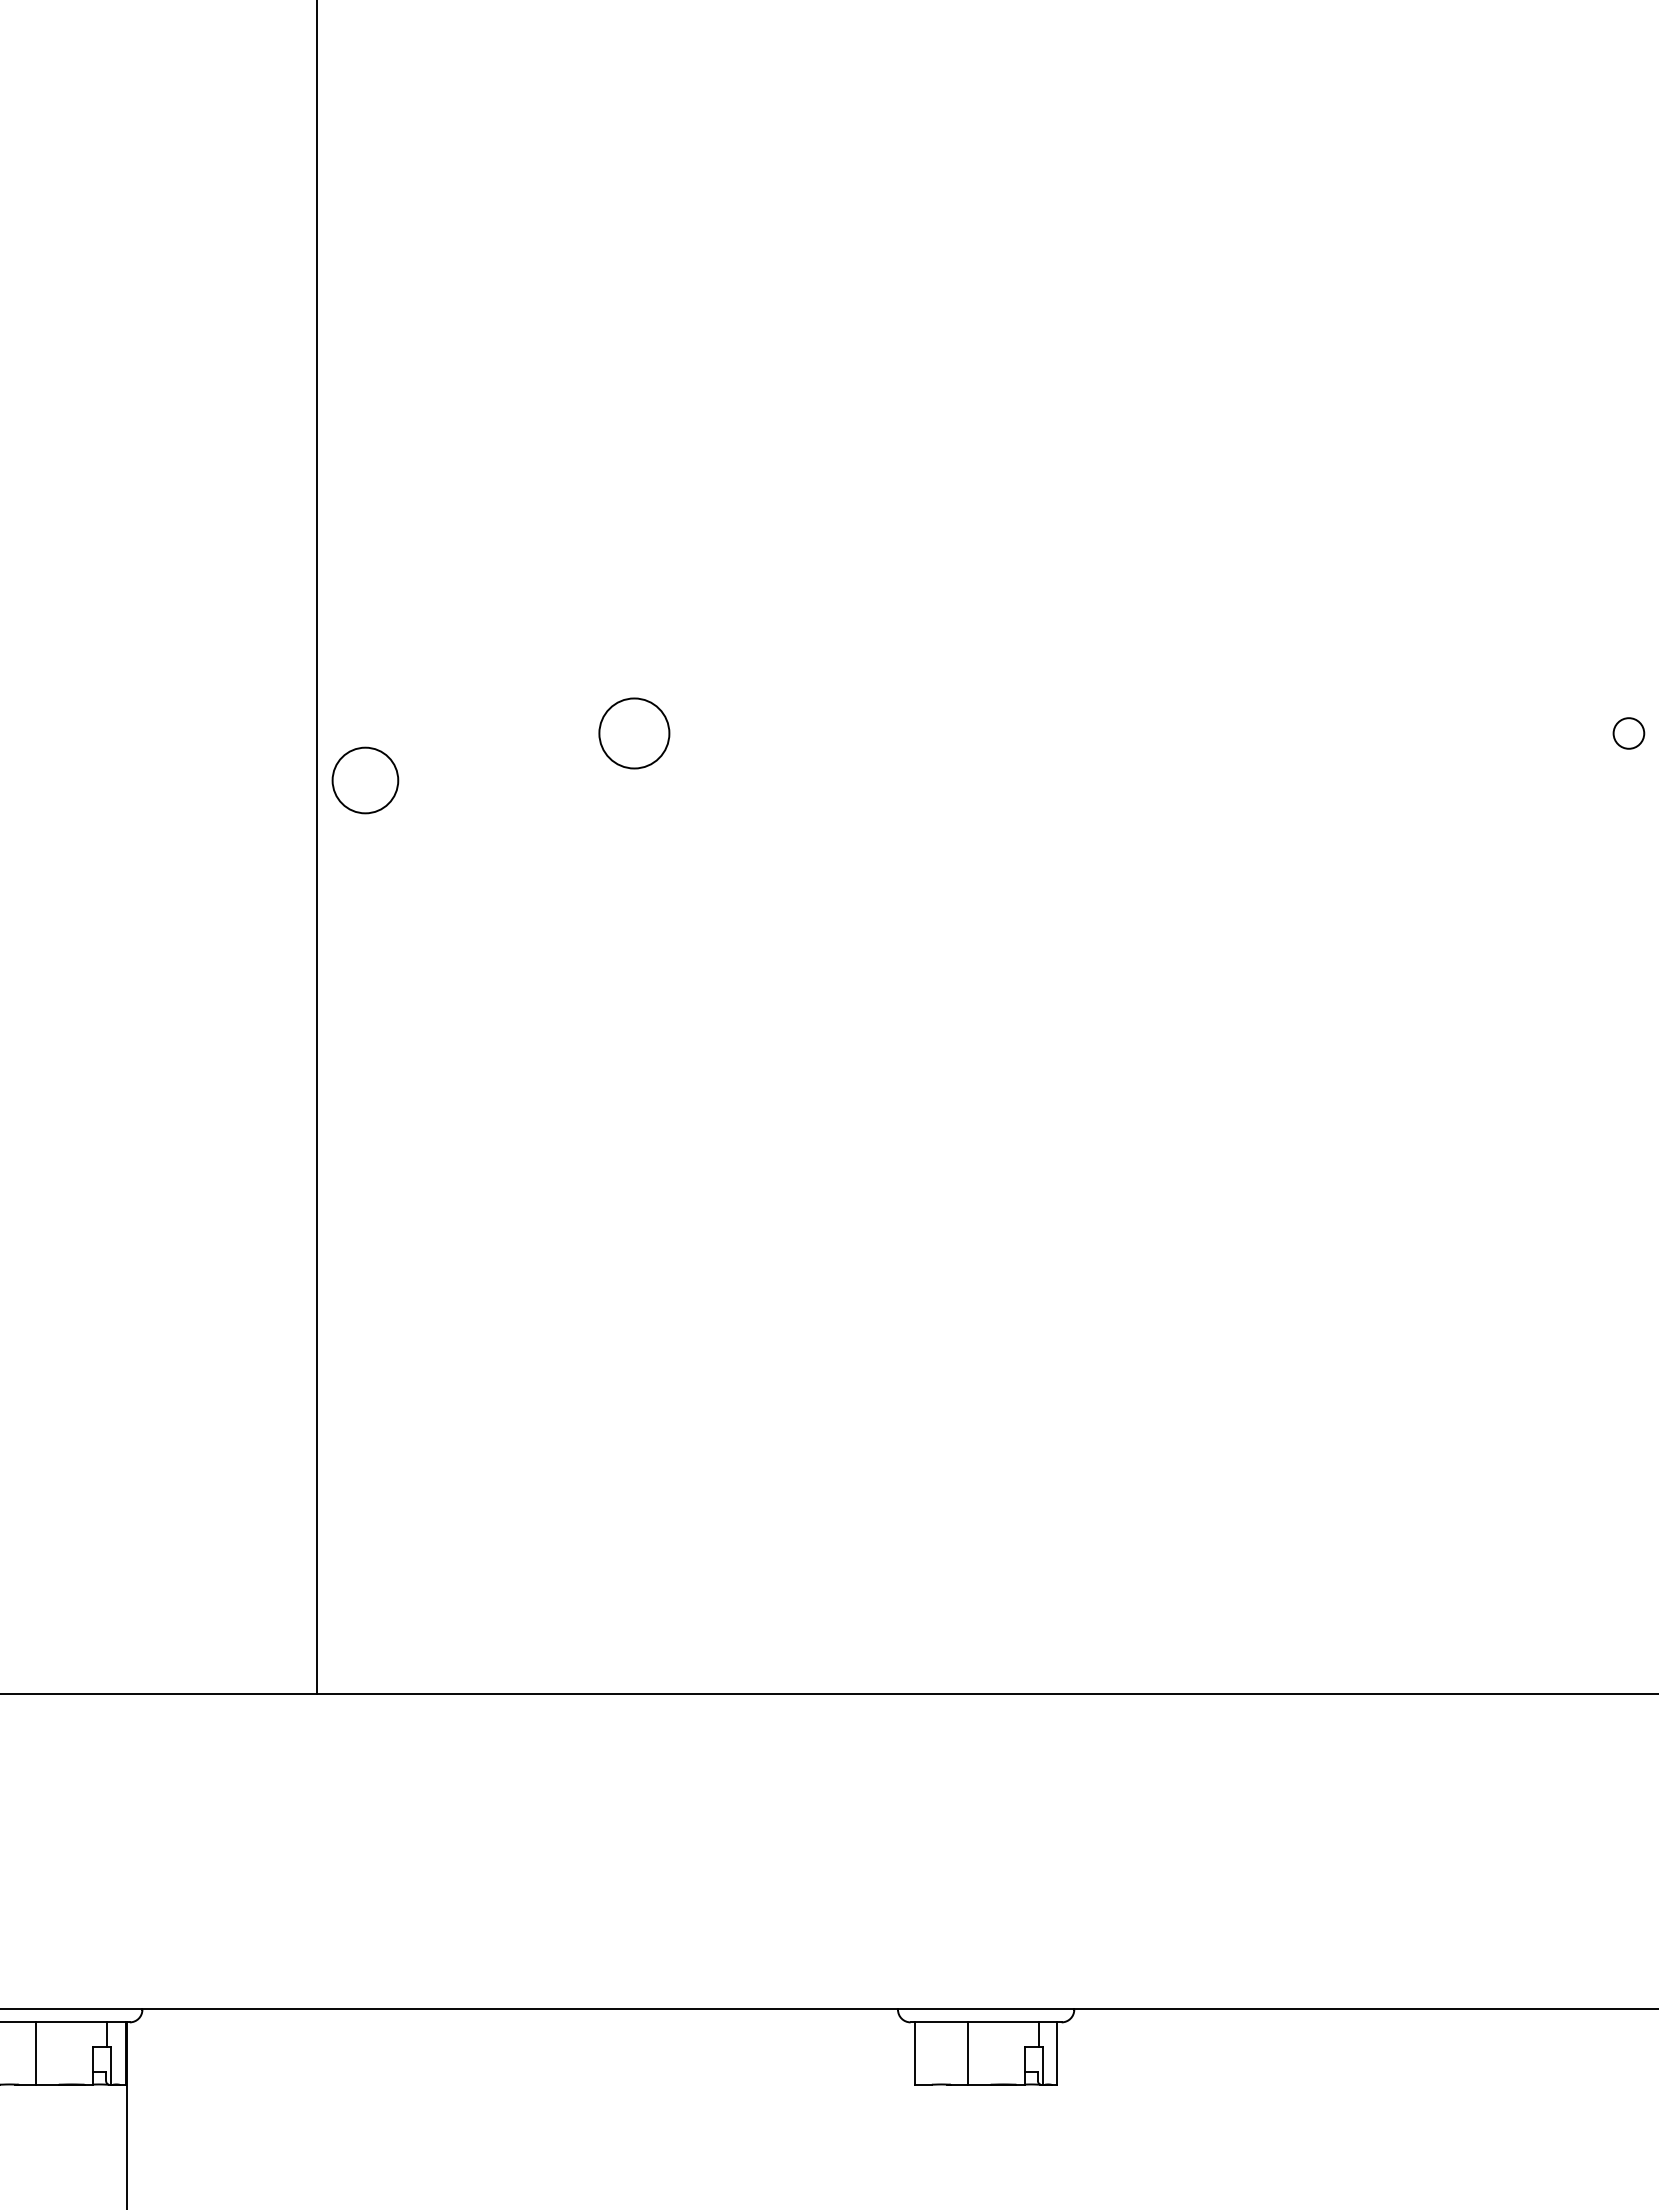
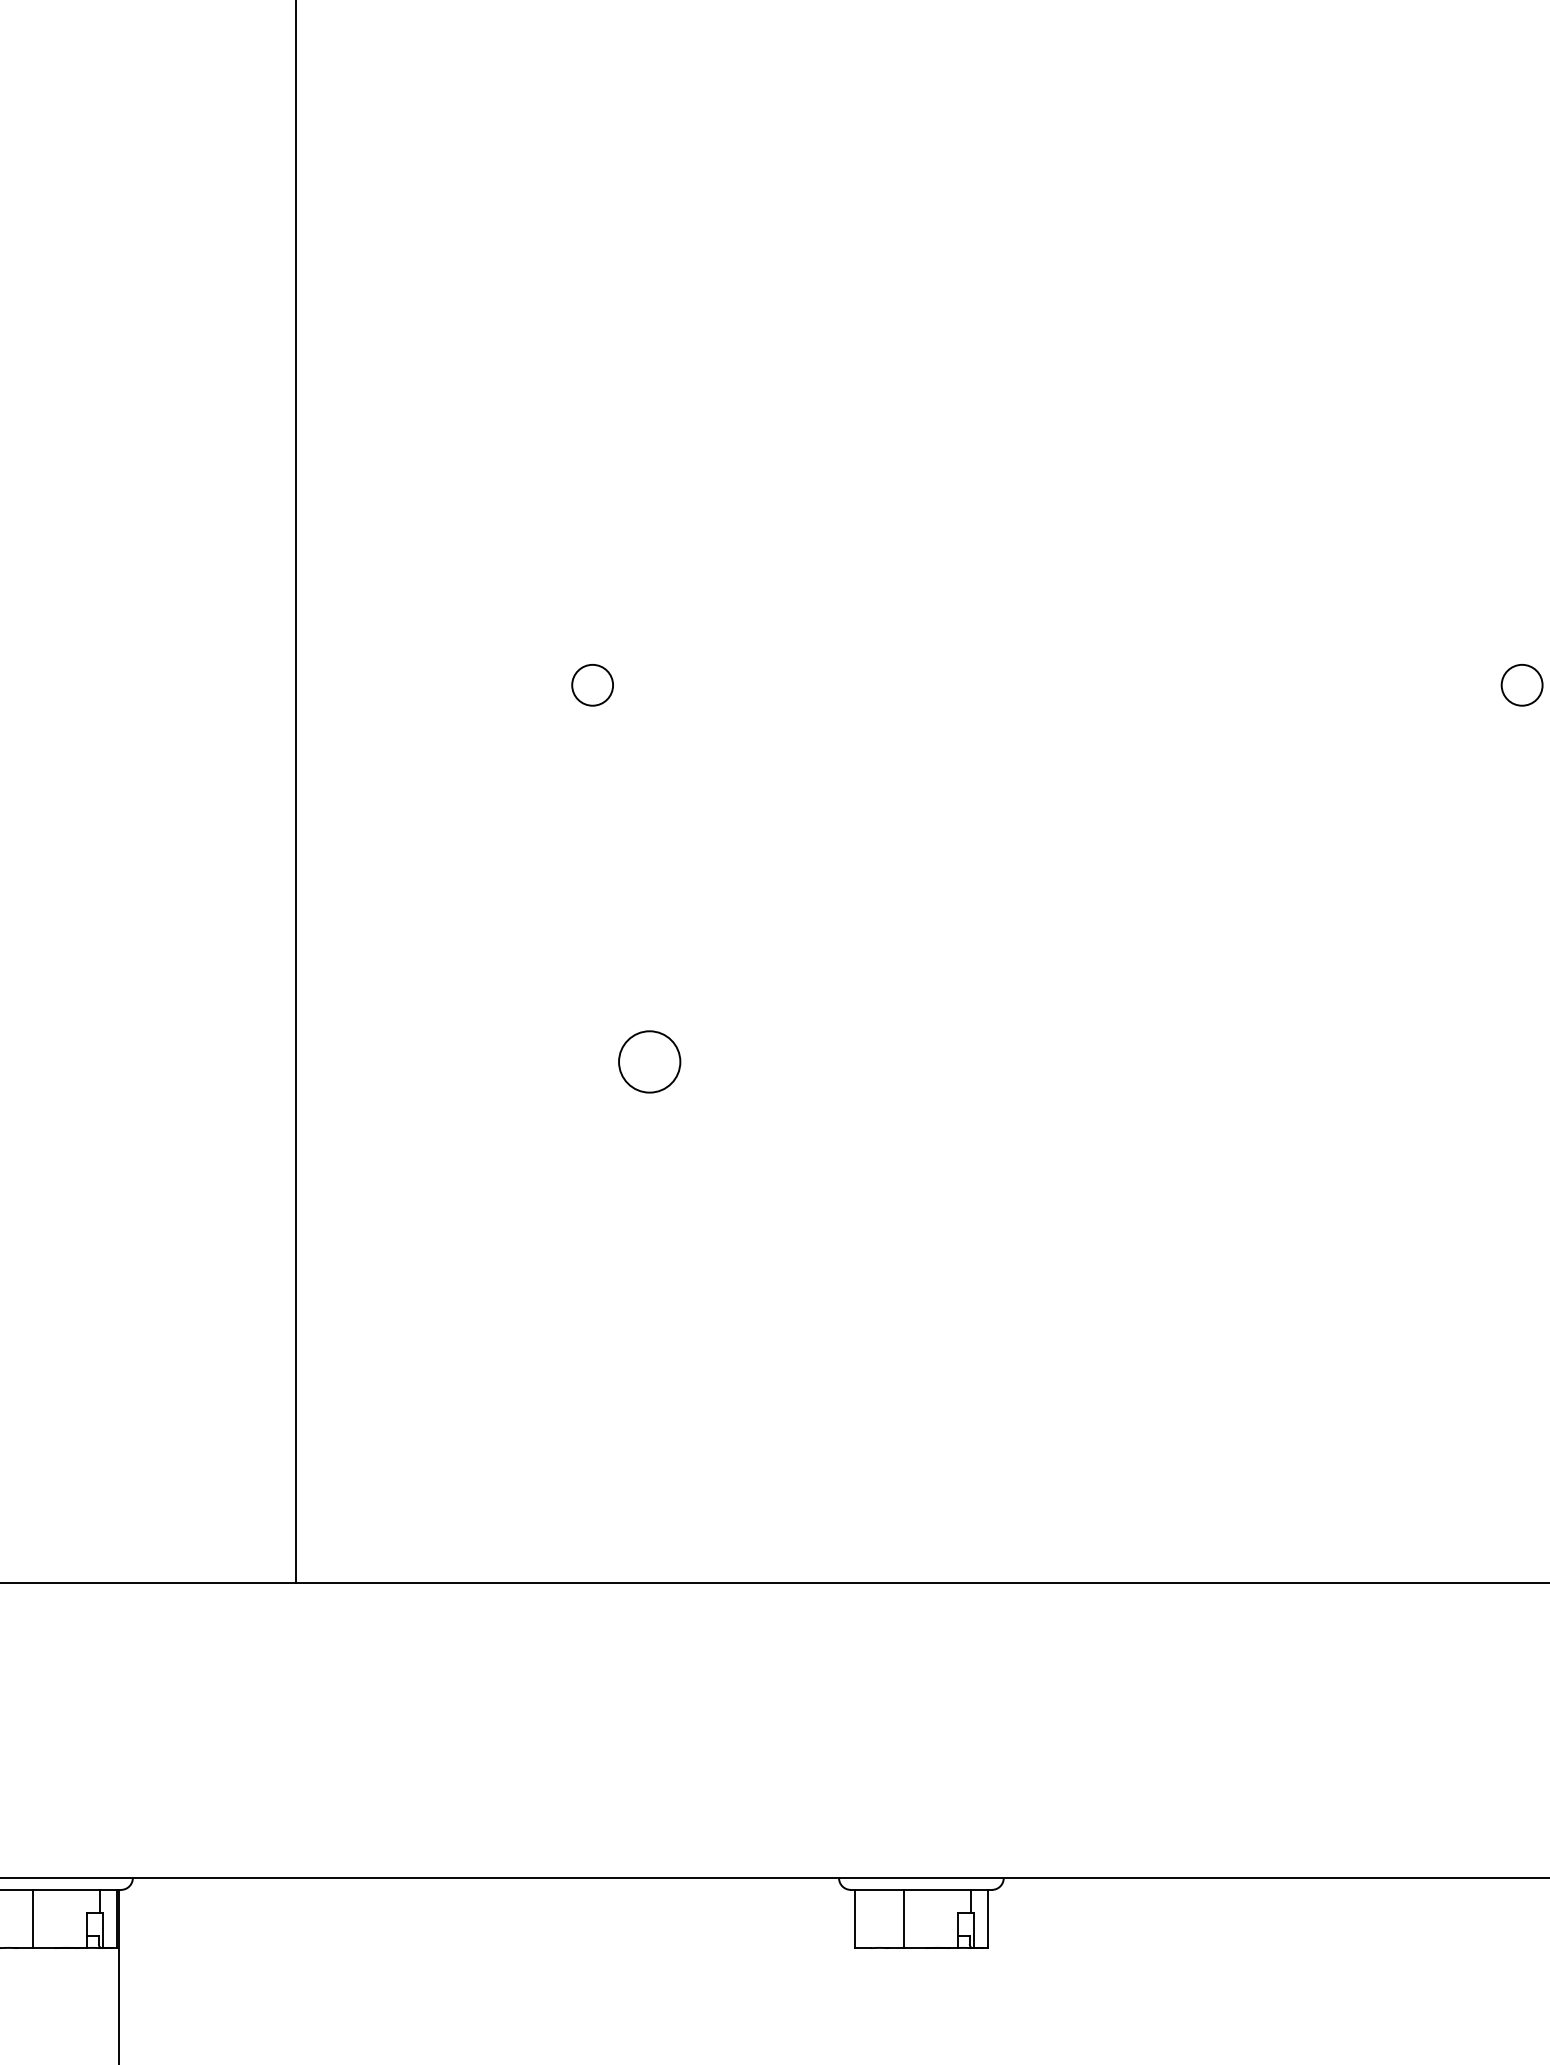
circle: (634, 733) -> (592, 685), size x0.62
circle: (1628, 733) -> (1521, 685), size x1.43
circle: (365, 780) -> (649, 1061), moved

